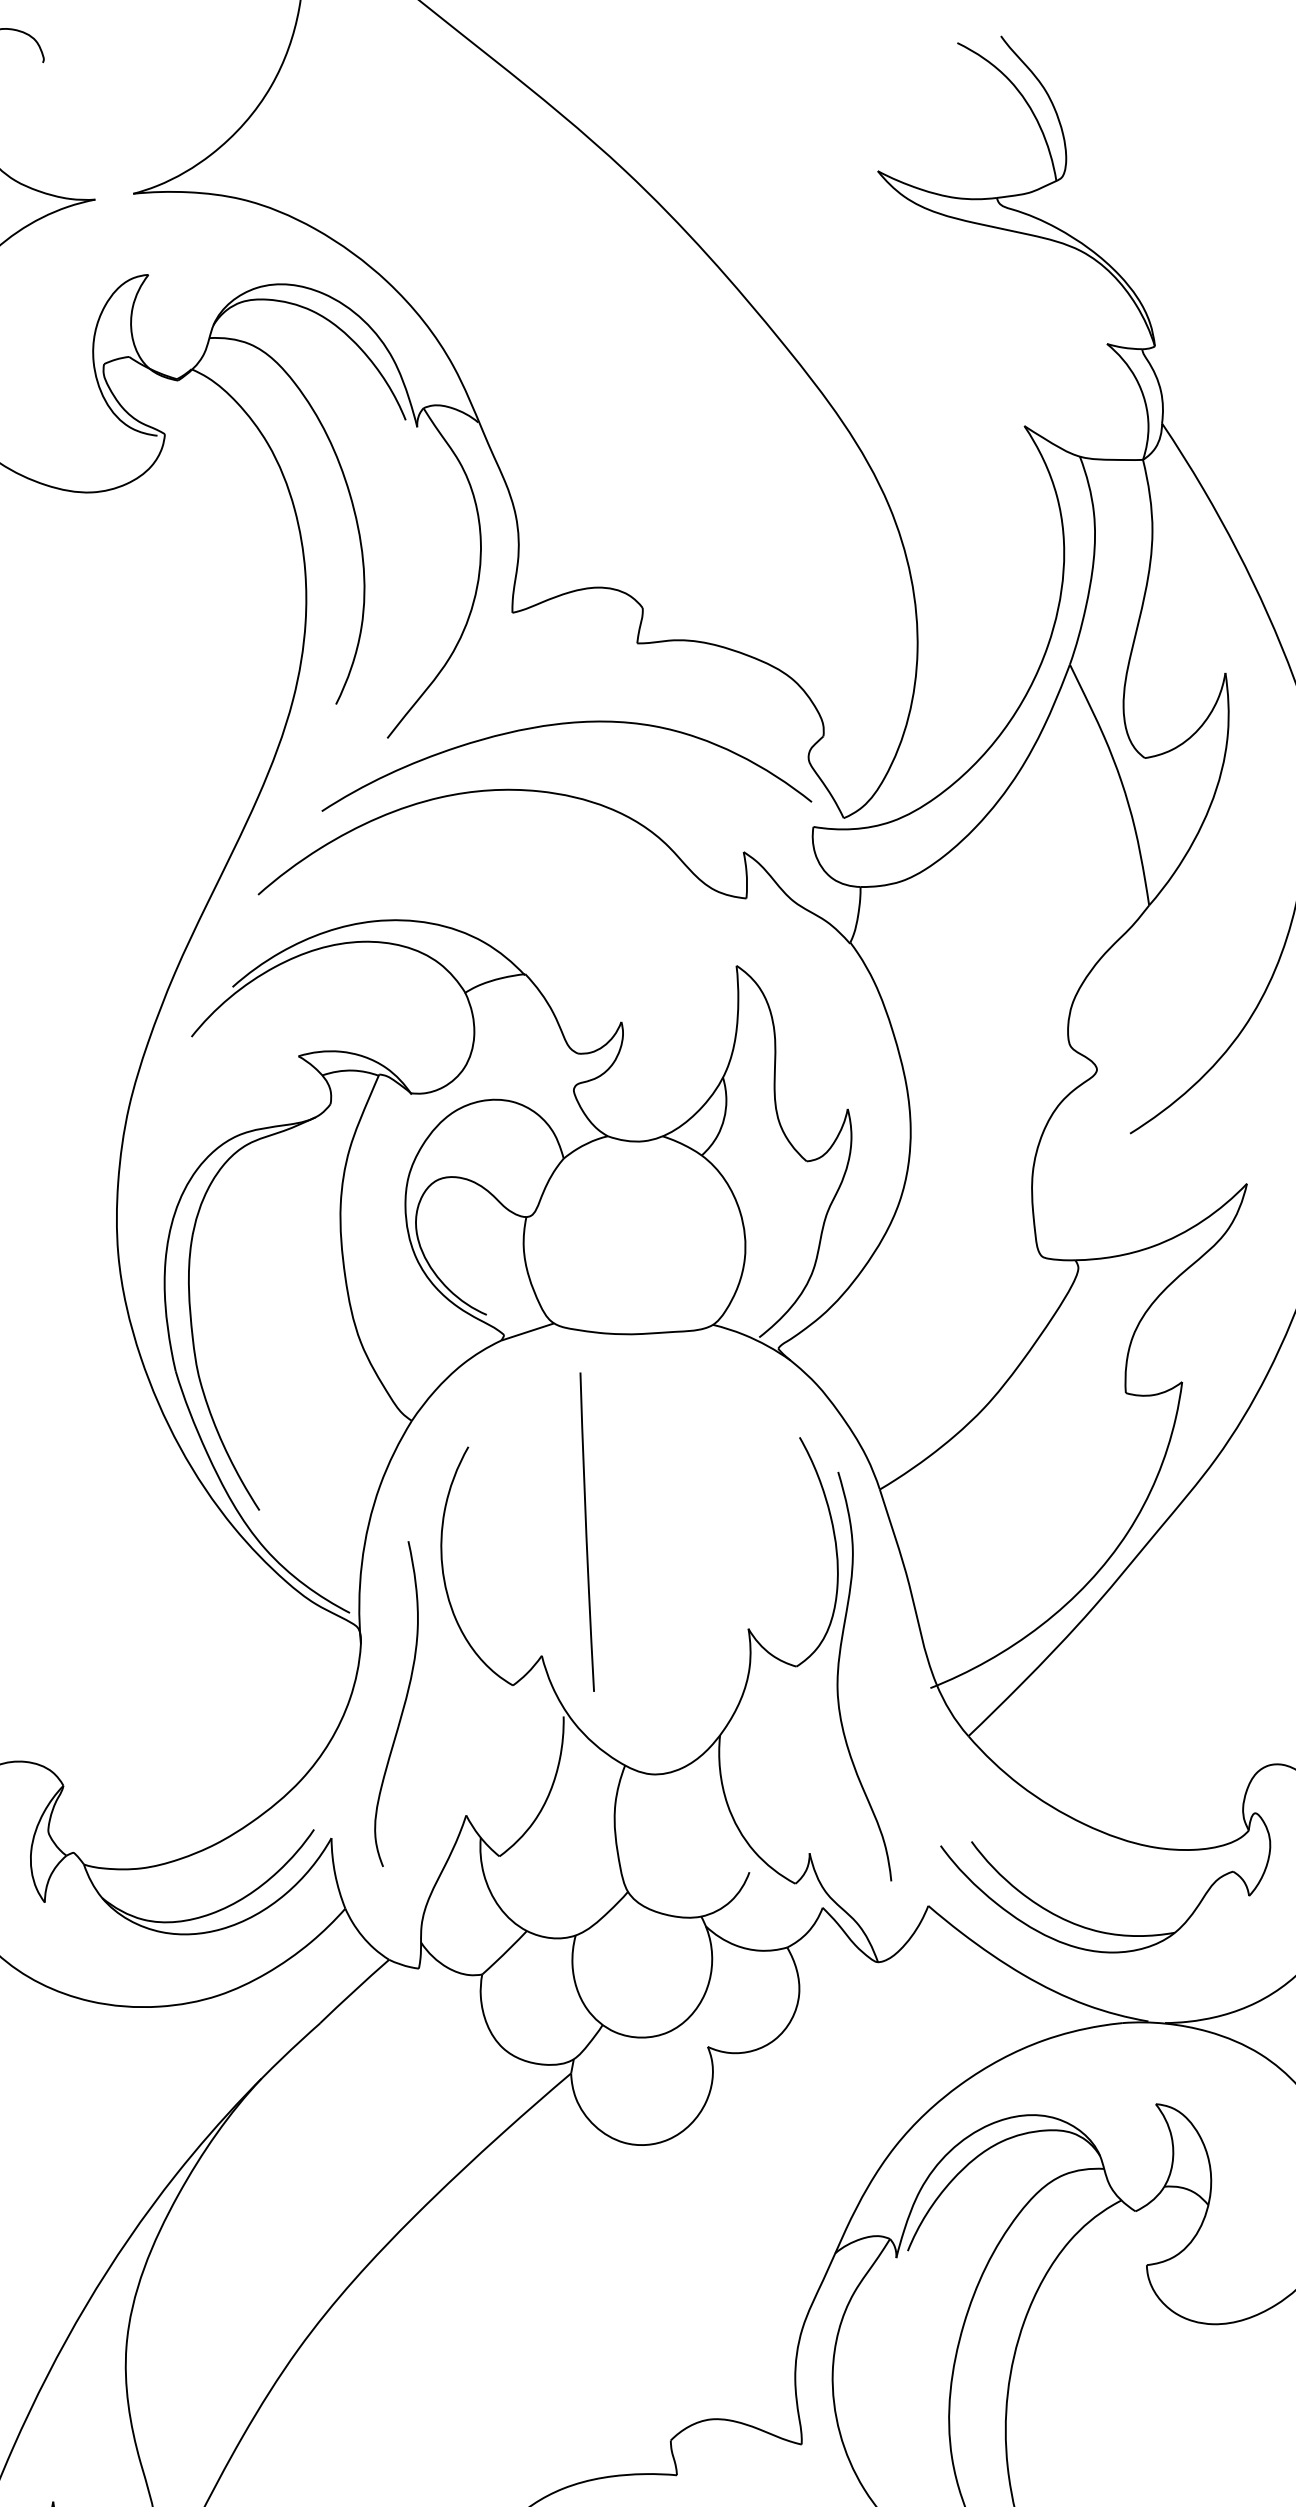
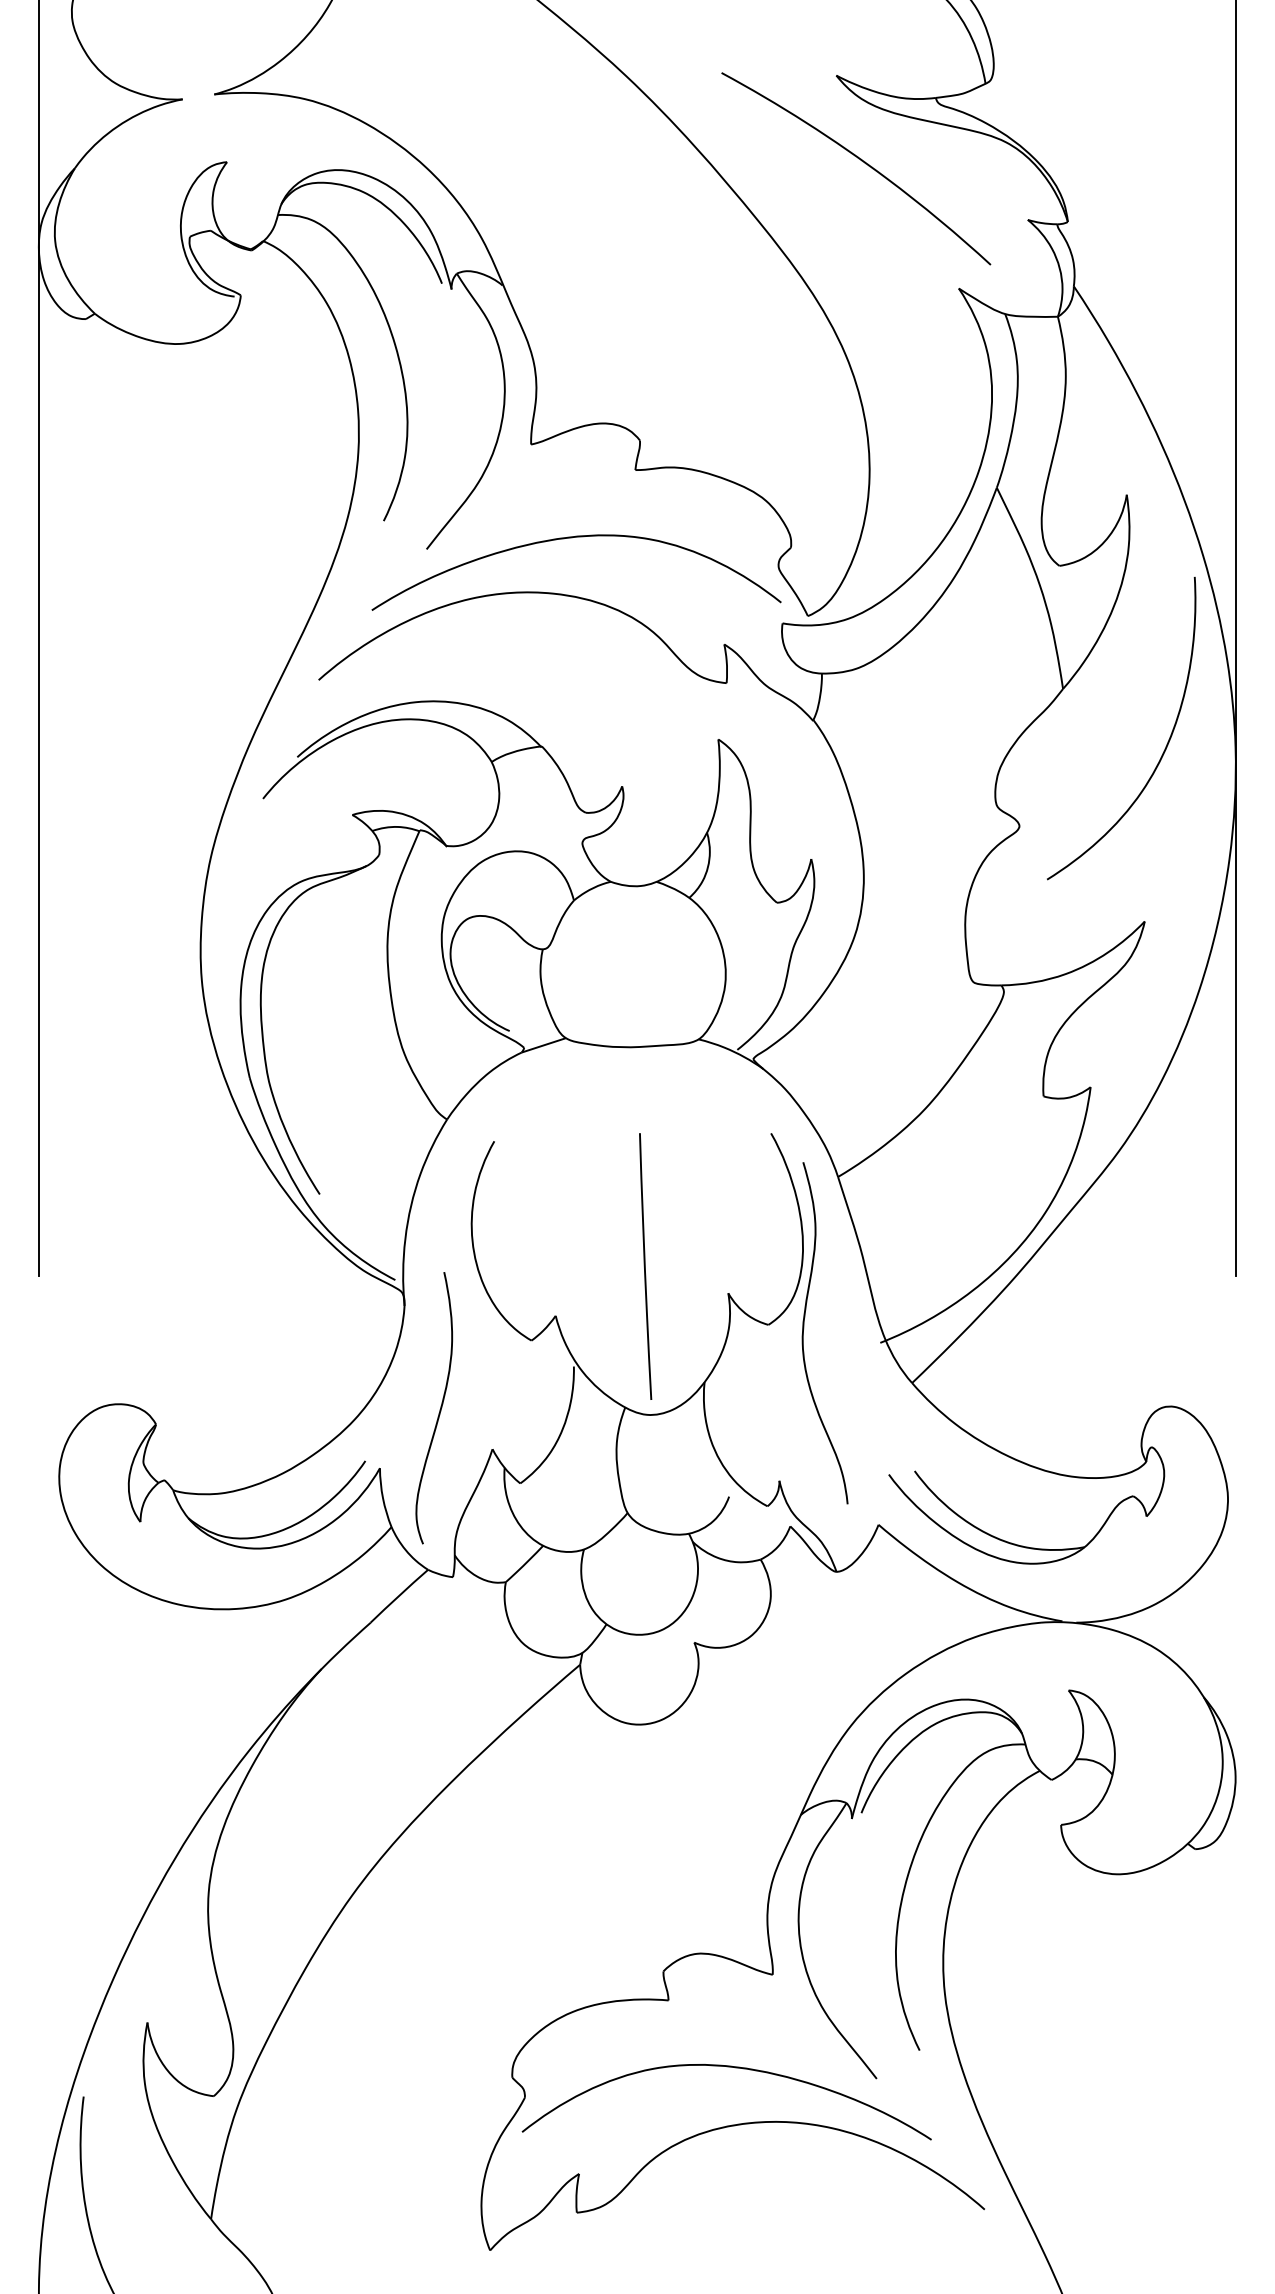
curve: (907, 274) -> (861, 161), added
line: (587, 1532) -> (645, 1266), moved
curve: (402, 1705) -> (439, 1409), moved

